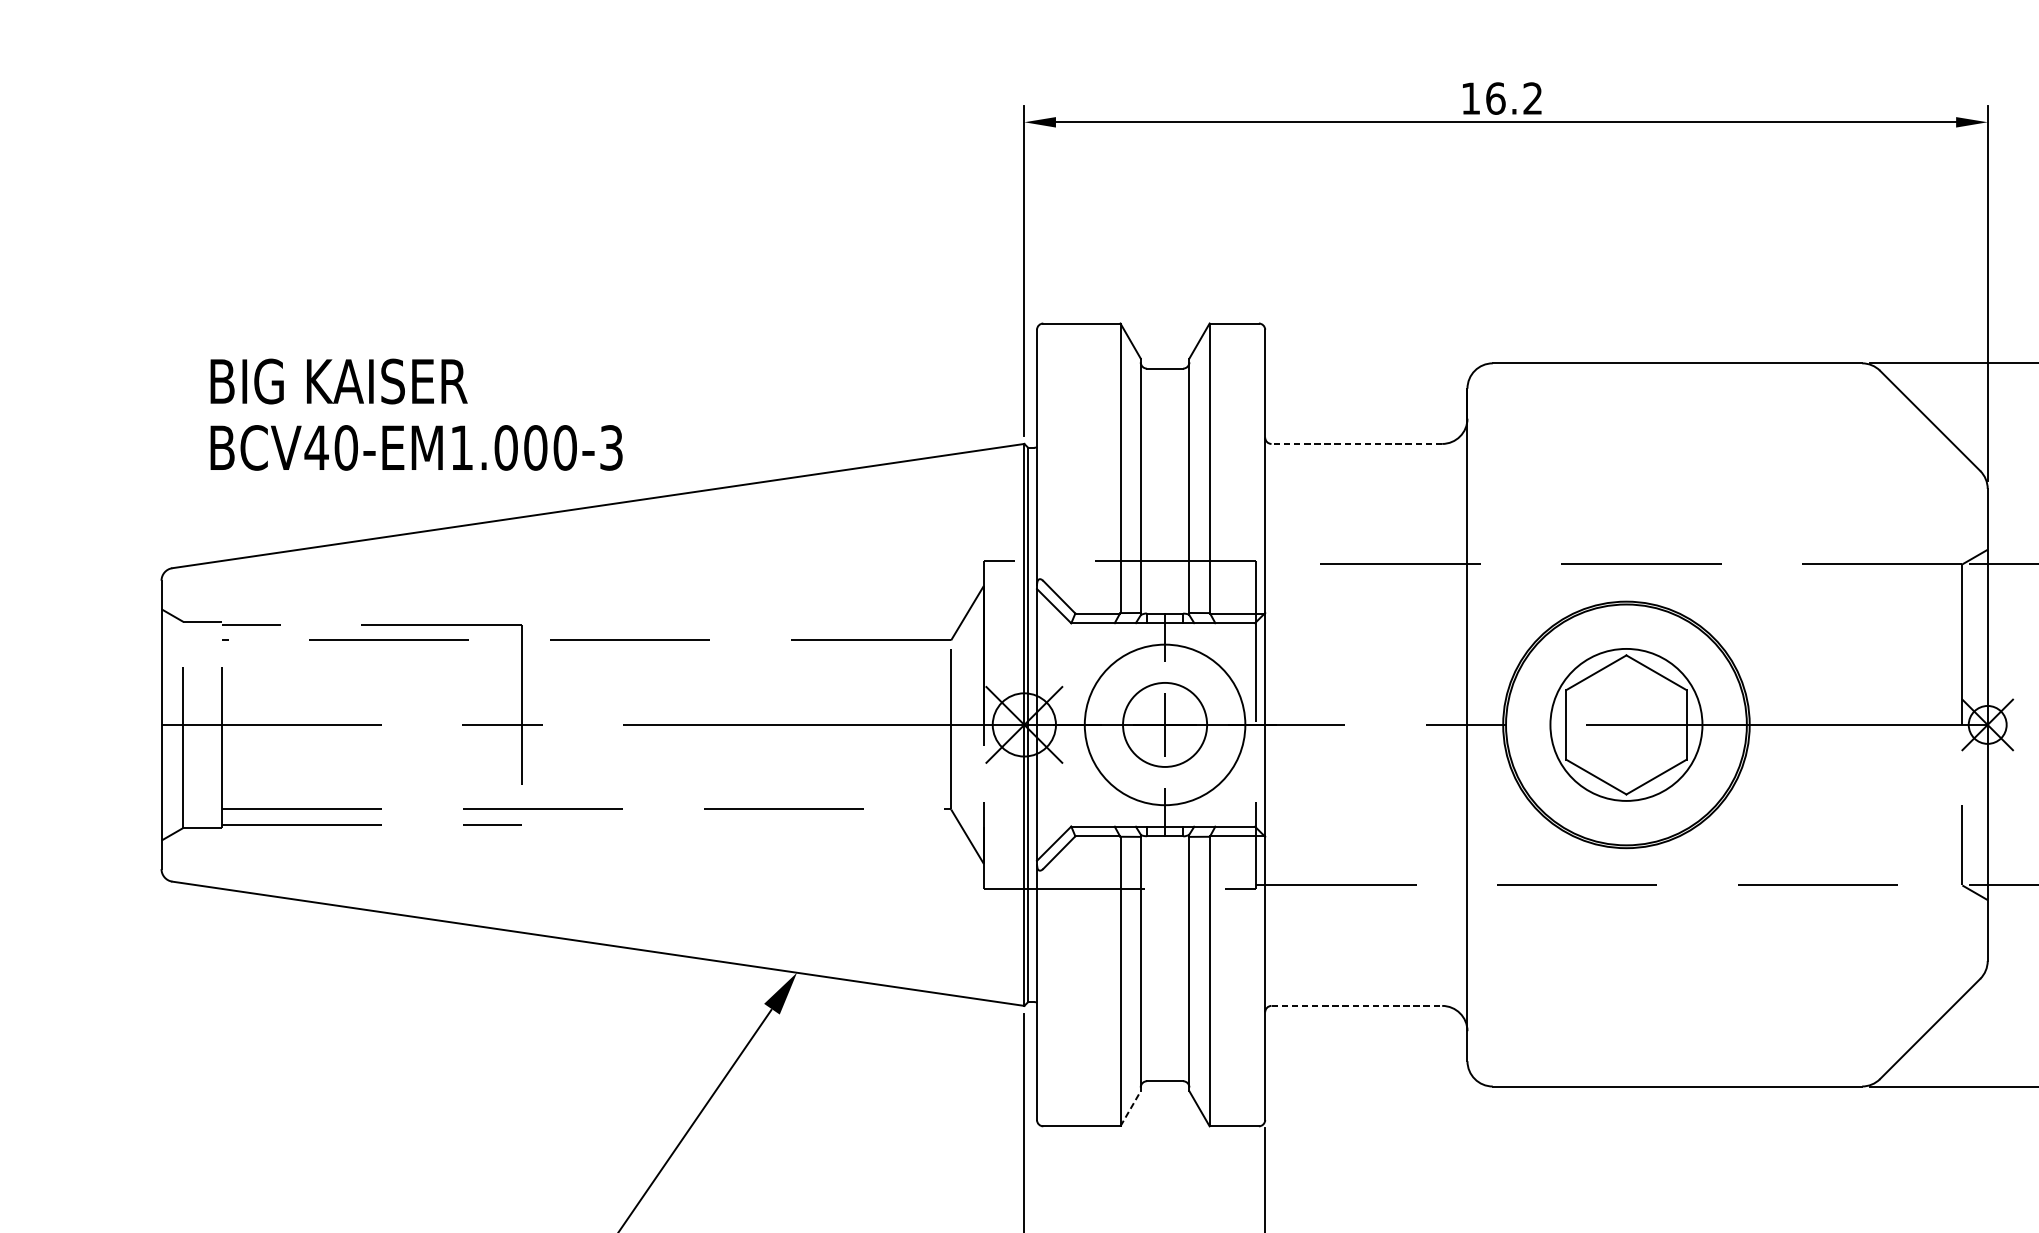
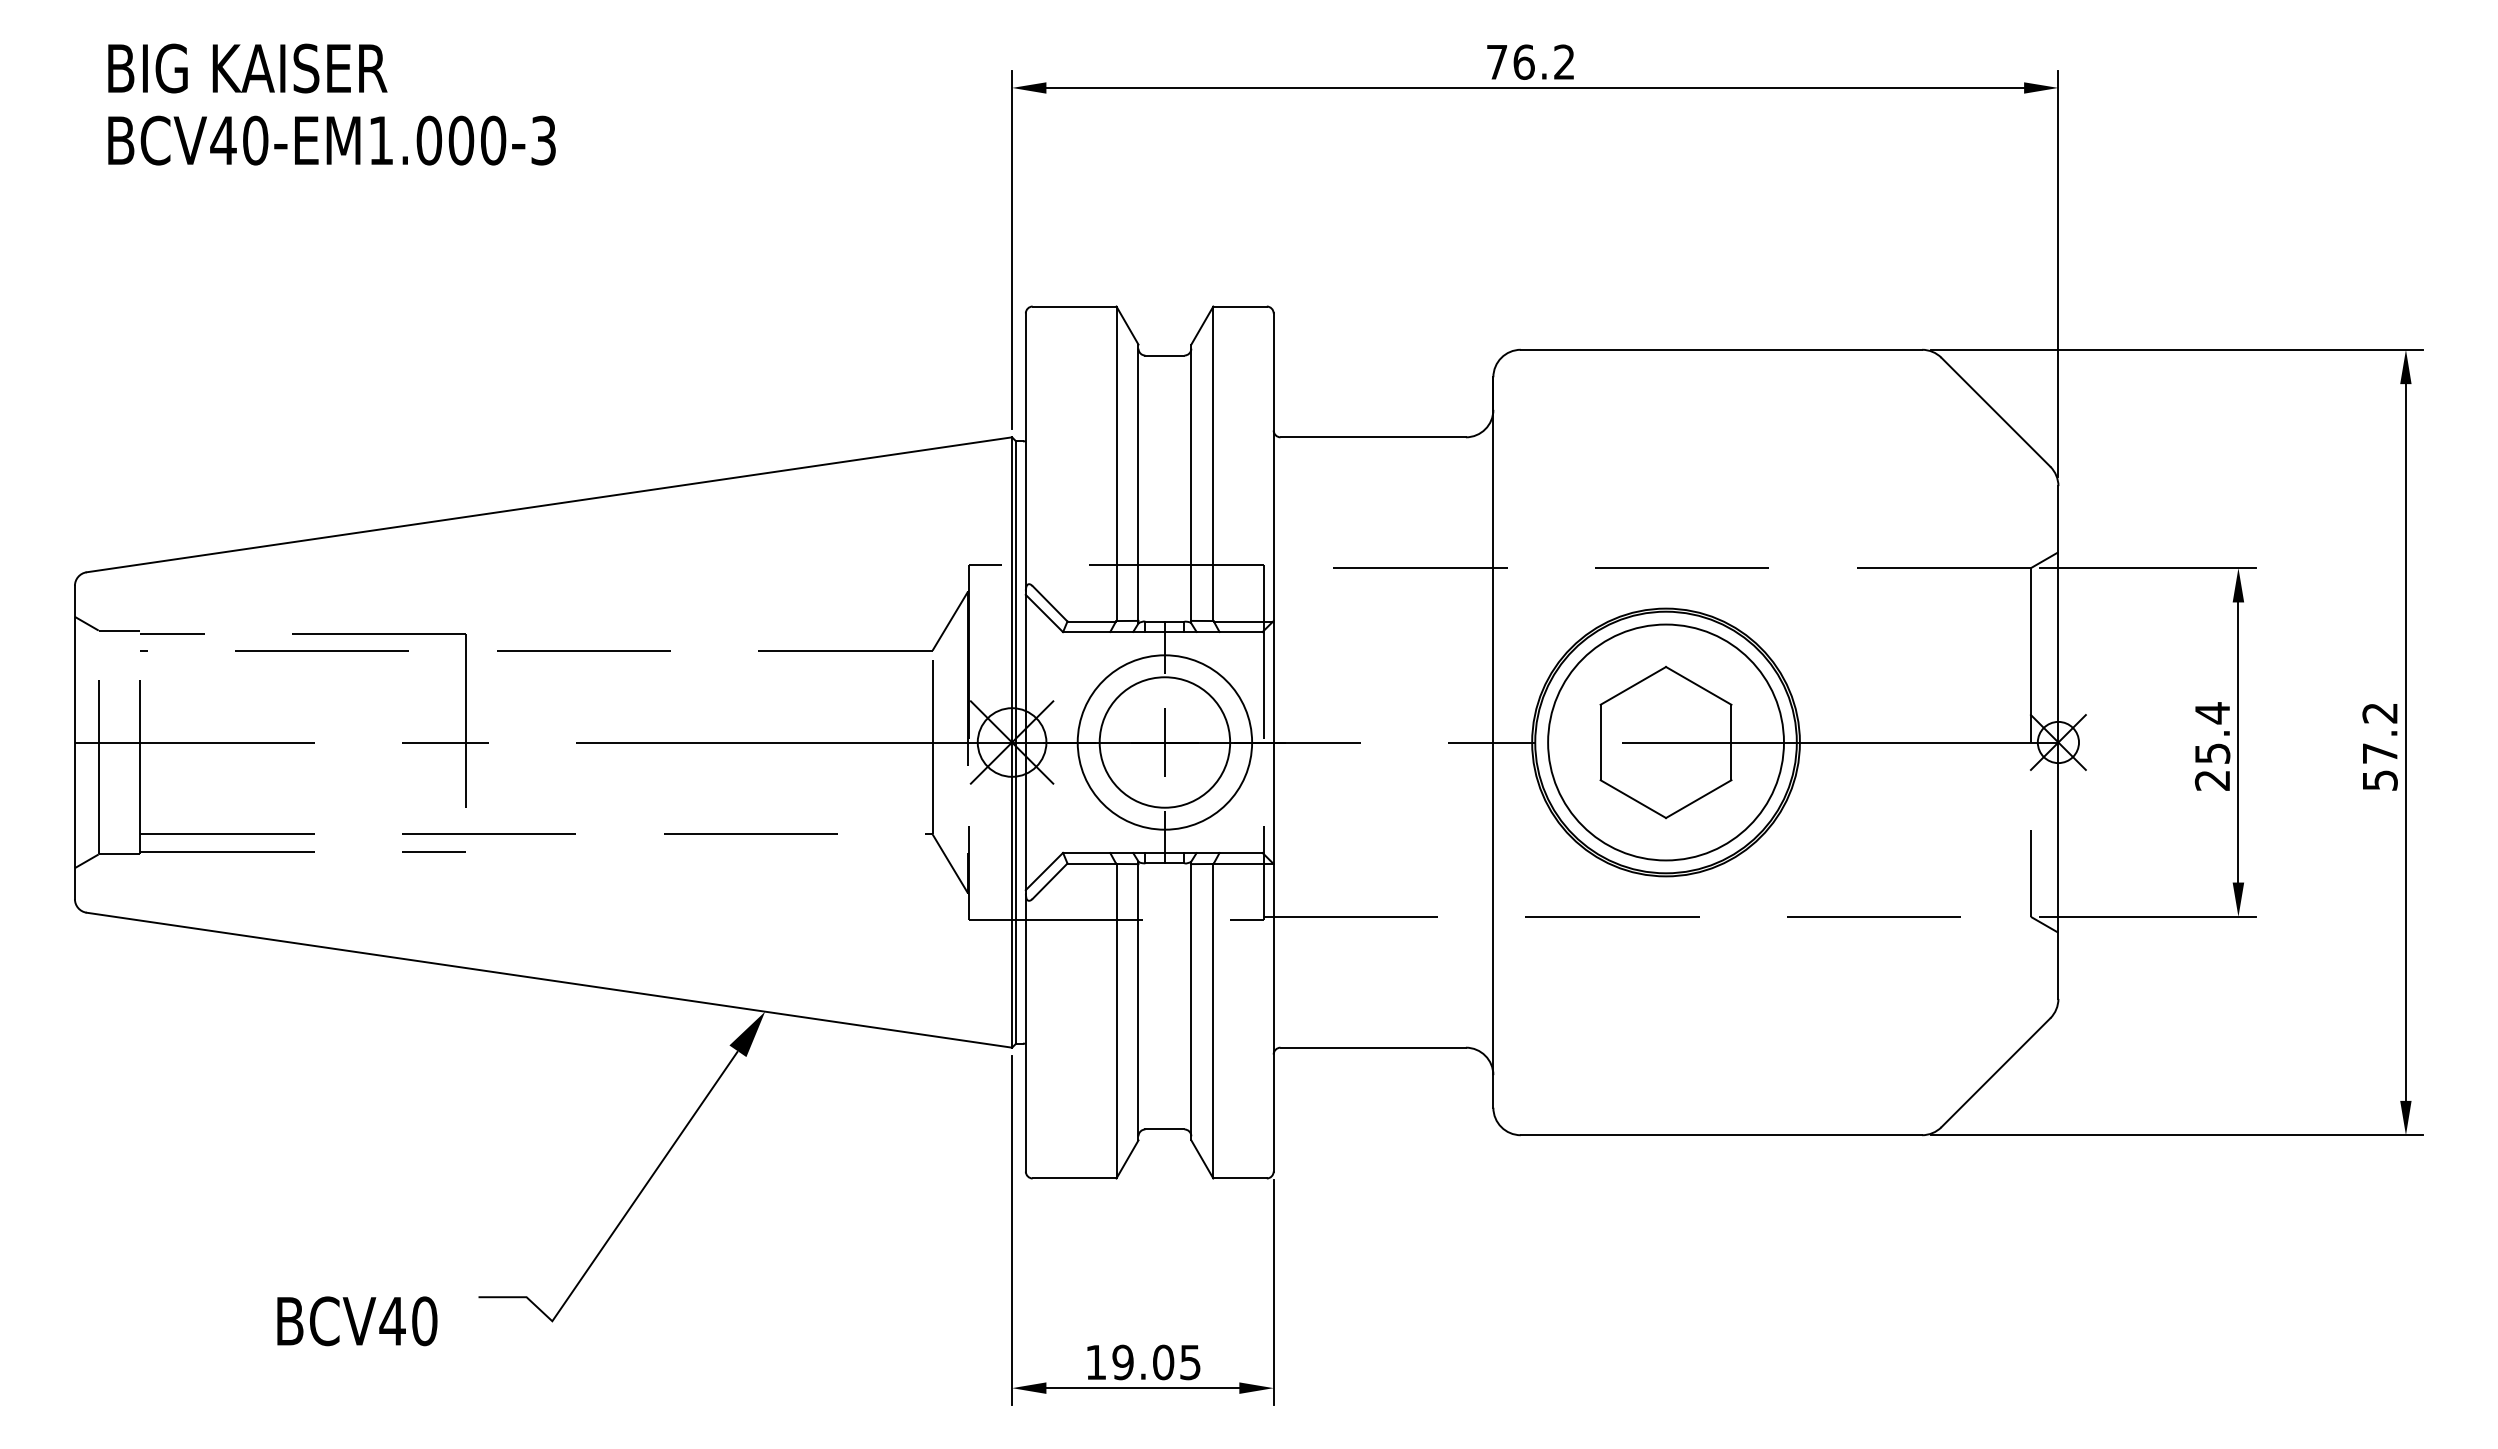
text: (1471, 98) -> (1497, 62), 16.2 -> 76.2
text: (416, 414) -> (331, 104), moved
line: (1357, 444) -> (1373, 437), dashed -> solid
circle: (1164, 724) -> (1164, 742), size x1.43
circle: (1625, 724) -> (1665, 742), size x1.43
line: (1357, 1005) -> (1373, 1047), dashed -> solid
line: (1130, 1108) -> (1127, 1159), dashed -> solid

